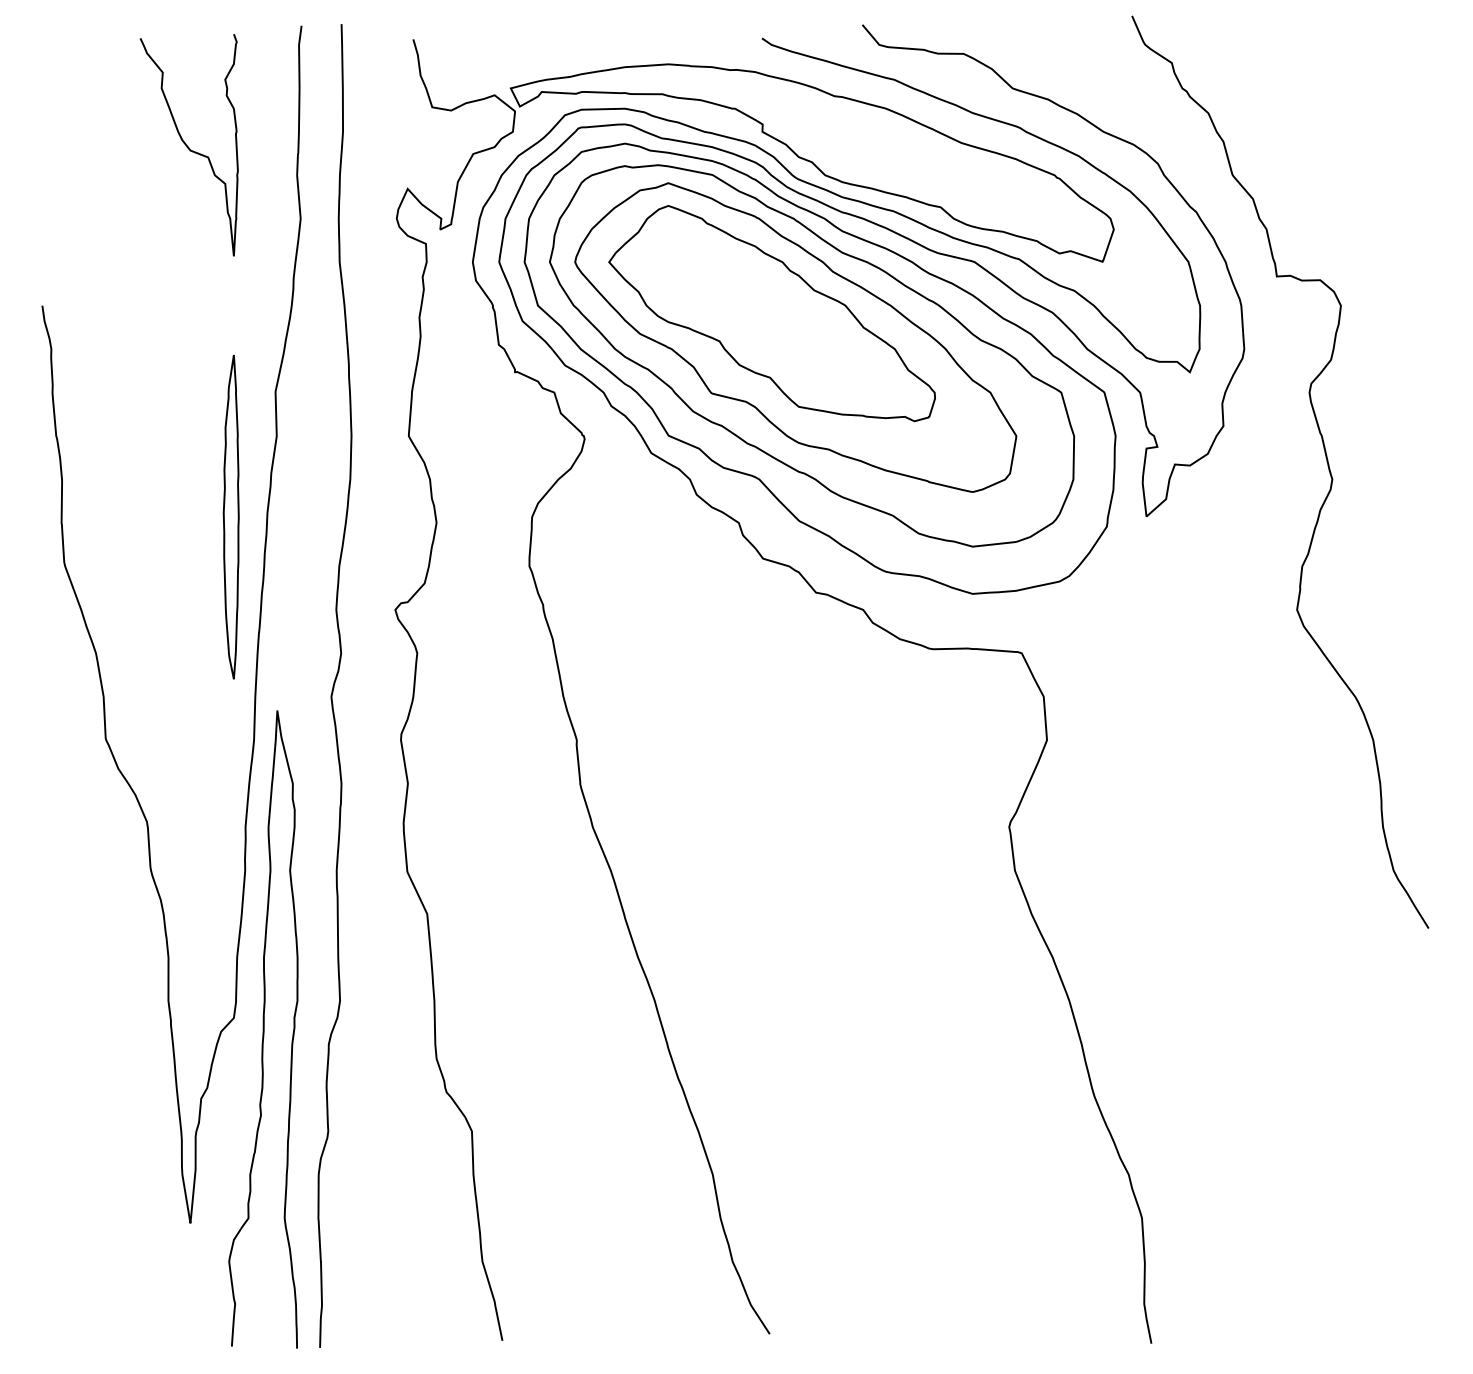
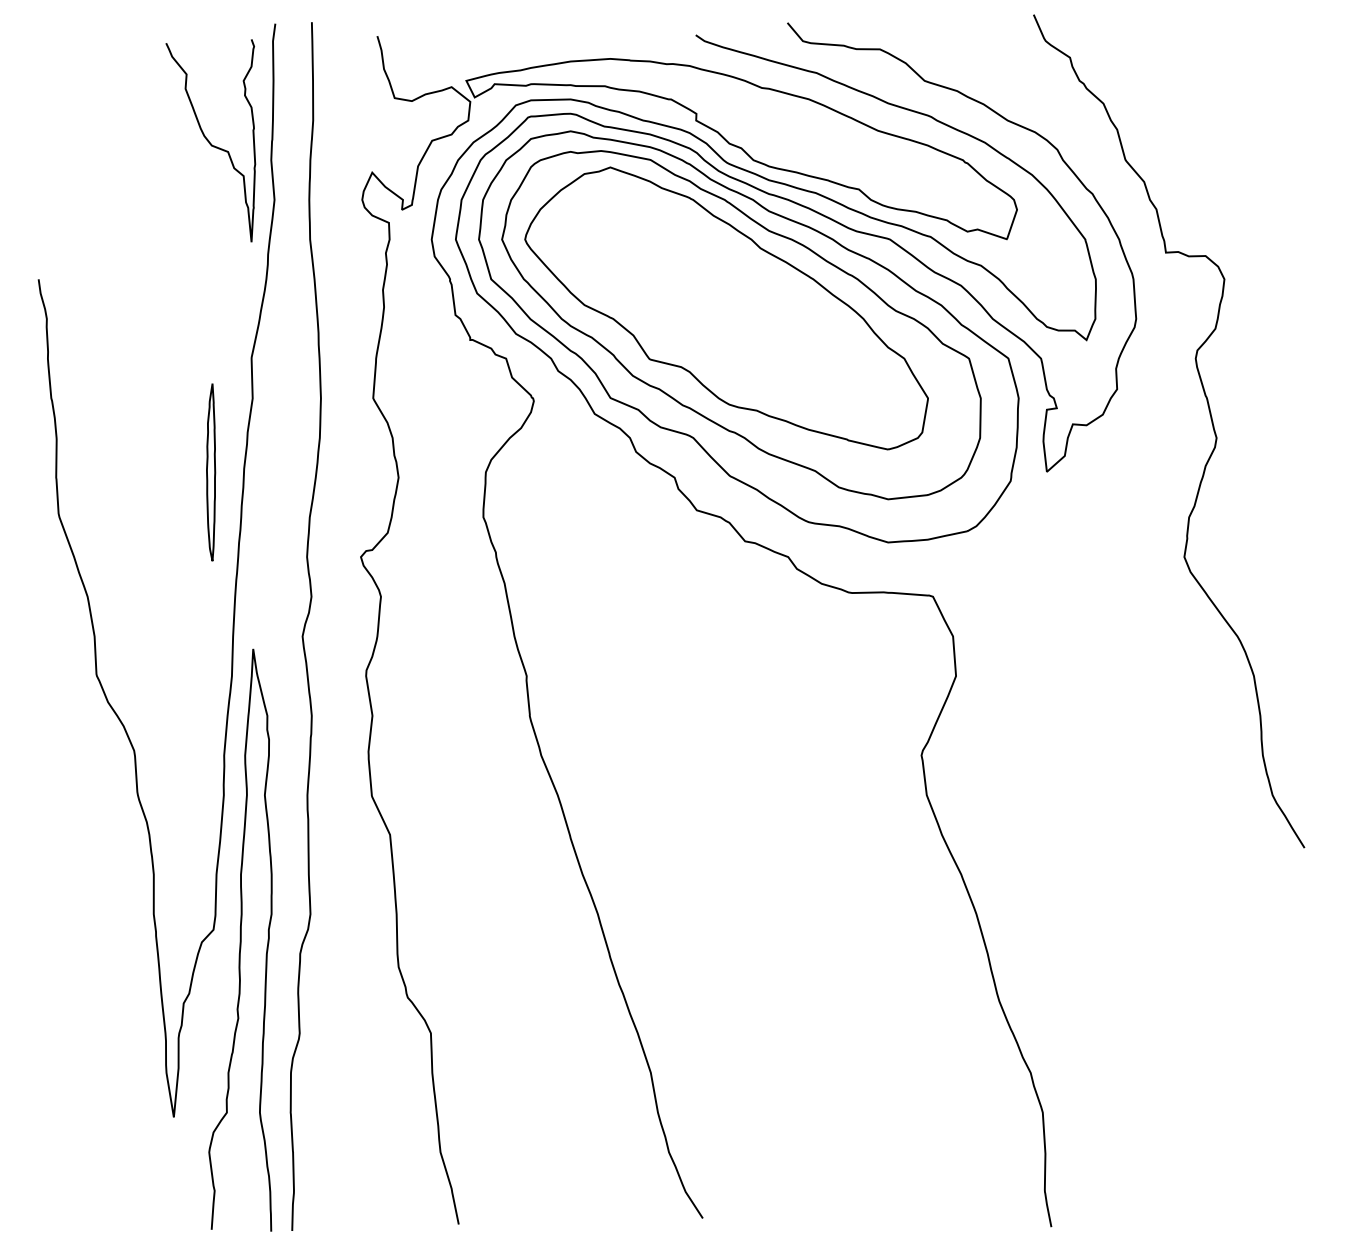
curve: (187, 144) -> (209, 140), moved
part: (771, 313) -> (704, 286), removed
part: (230, 517) -> (210, 472), size x0.6

